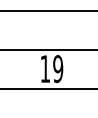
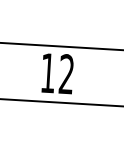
text: (58, 69) -> (67, 75), 19 -> 12

